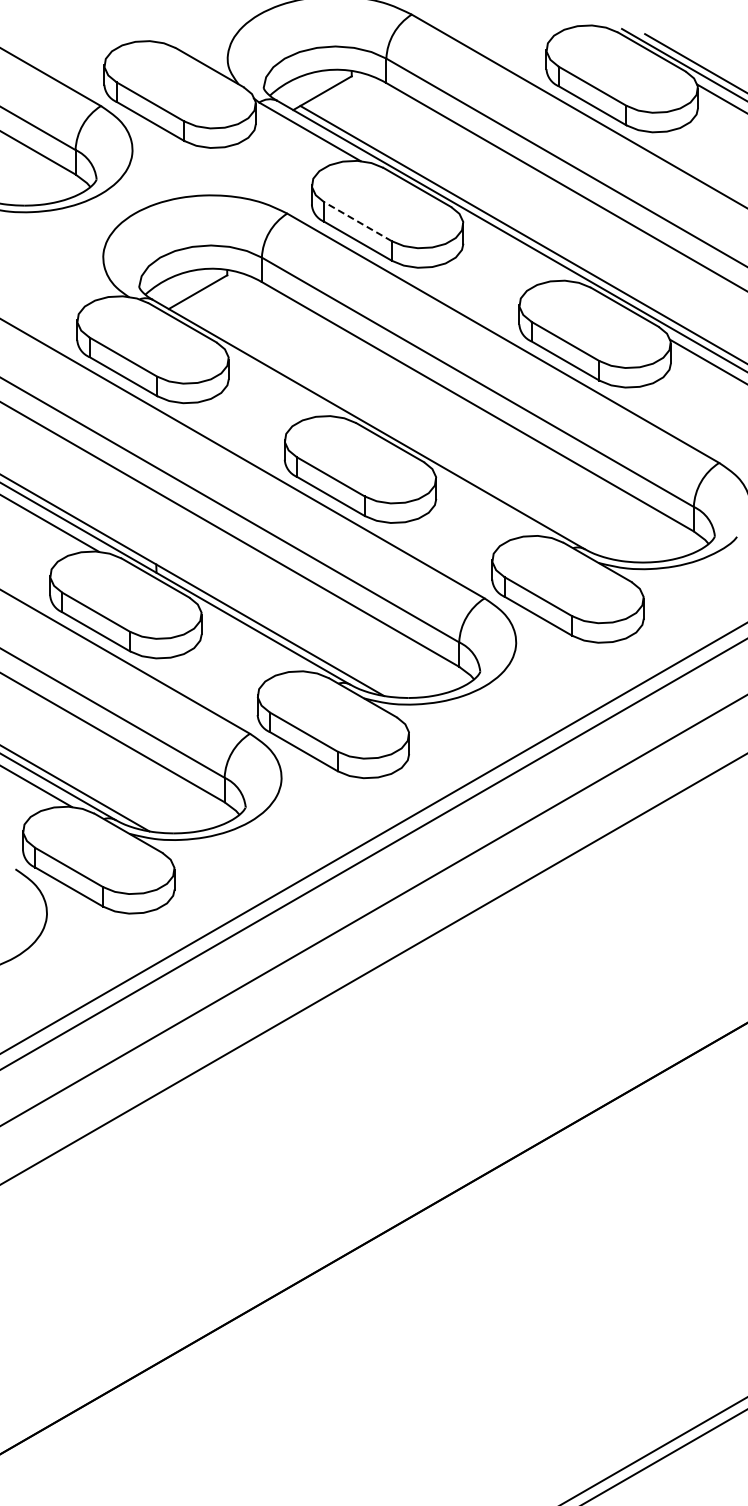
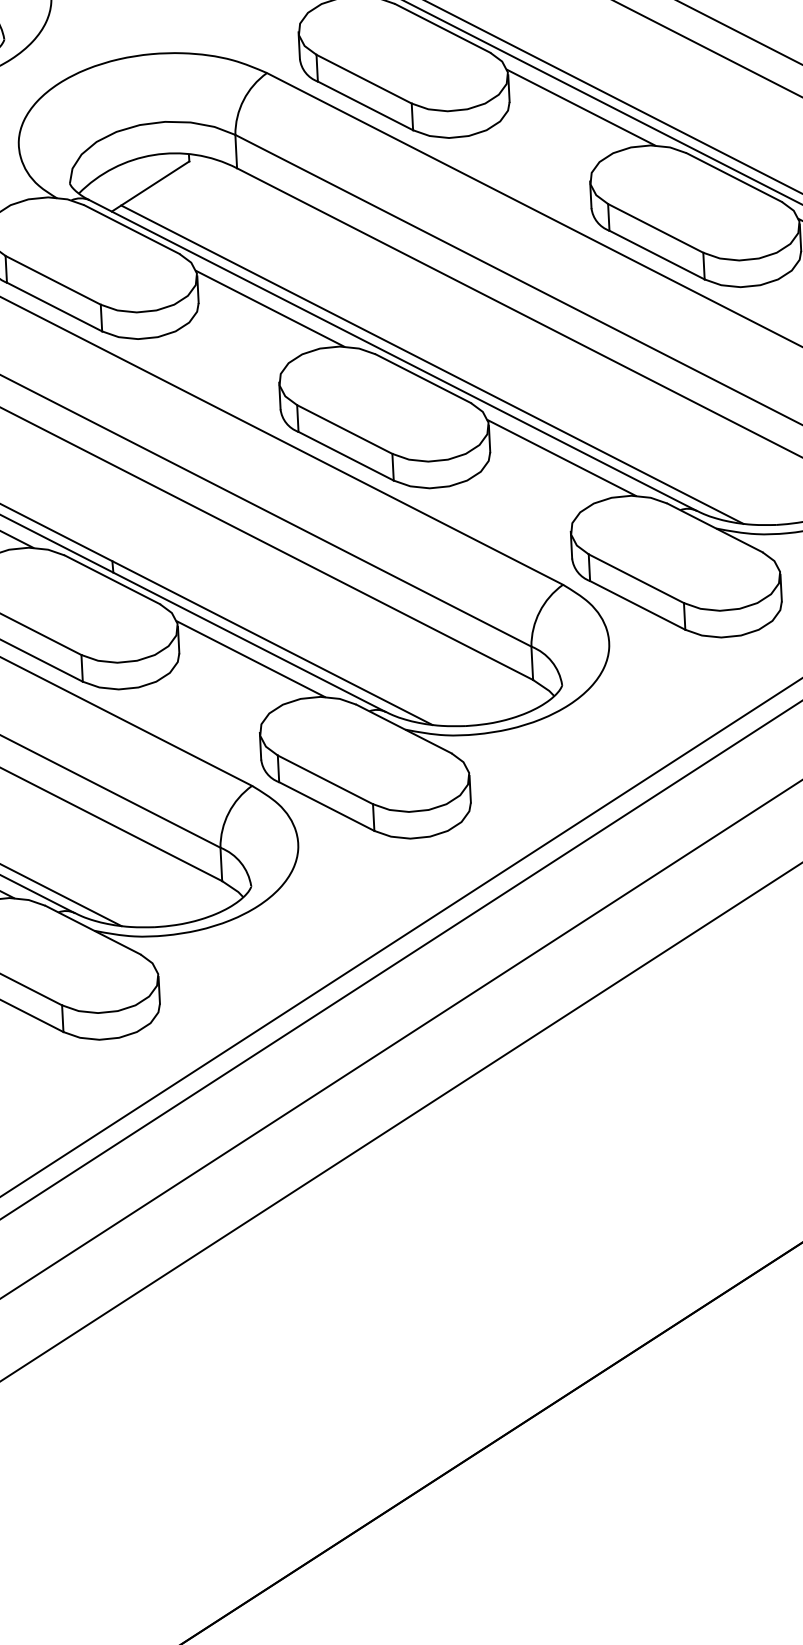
line: (357, 221) -> (363, 78), dashed -> solid
line: (515, 250) -> (581, 107), added
line: (280, 385) -> (269, 308), added
line: (396, 432) -> (431, 364), added
line: (488, 505) -> (561, 457), added
line: (253, 640) -> (250, 658), added

